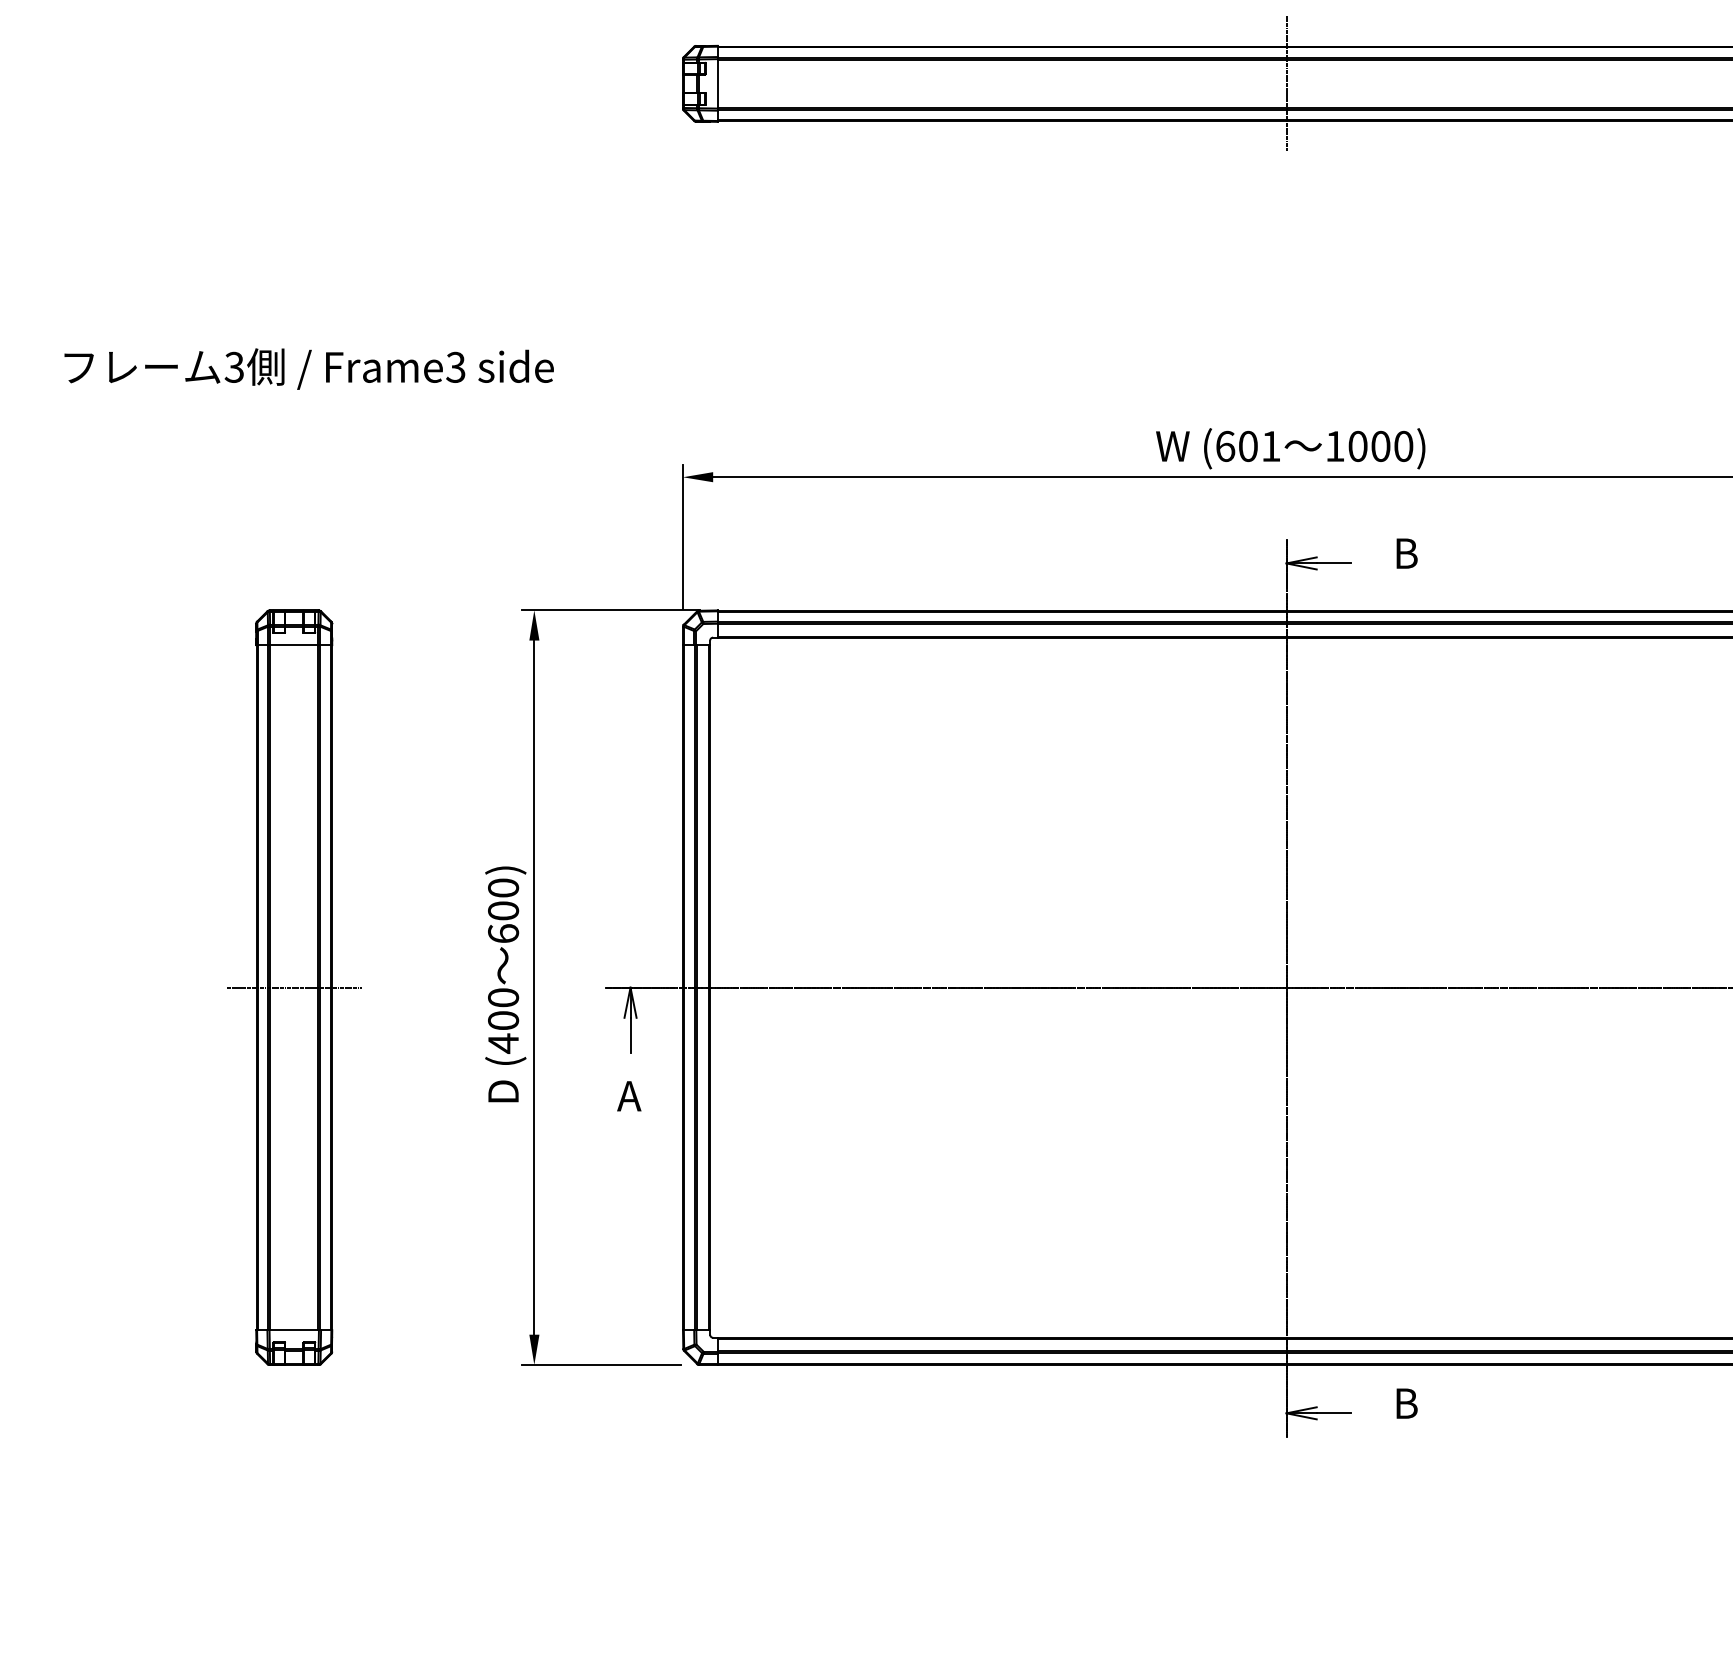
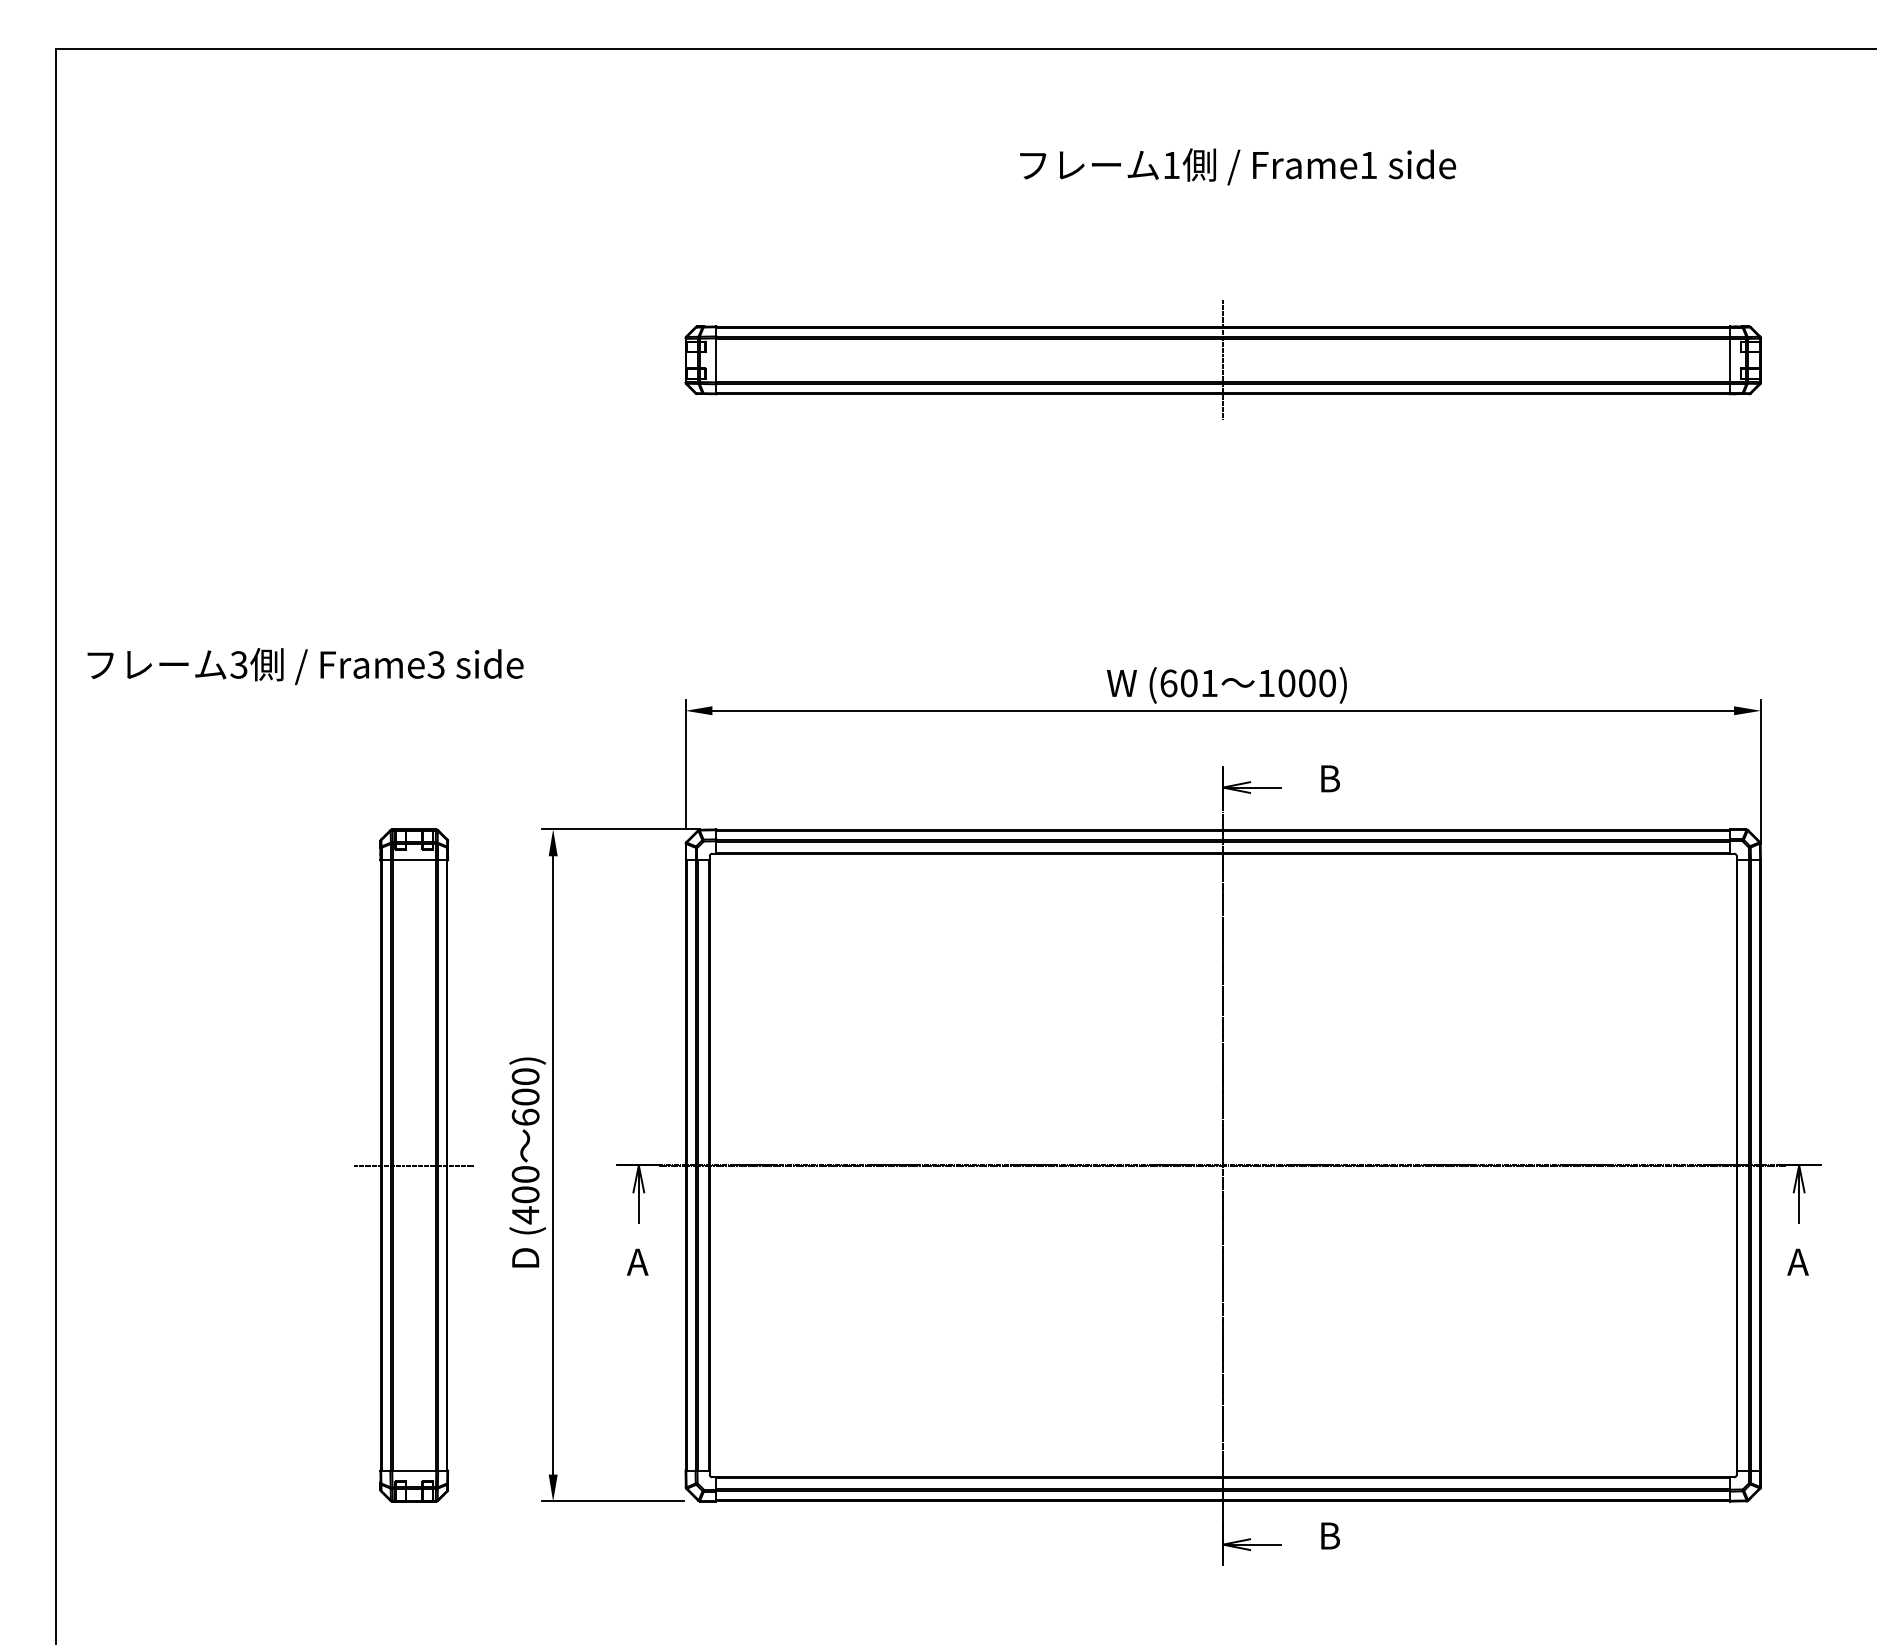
text: (309, 369) -> (305, 666), moved
part: (293, 987) -> (413, 1165), moved

